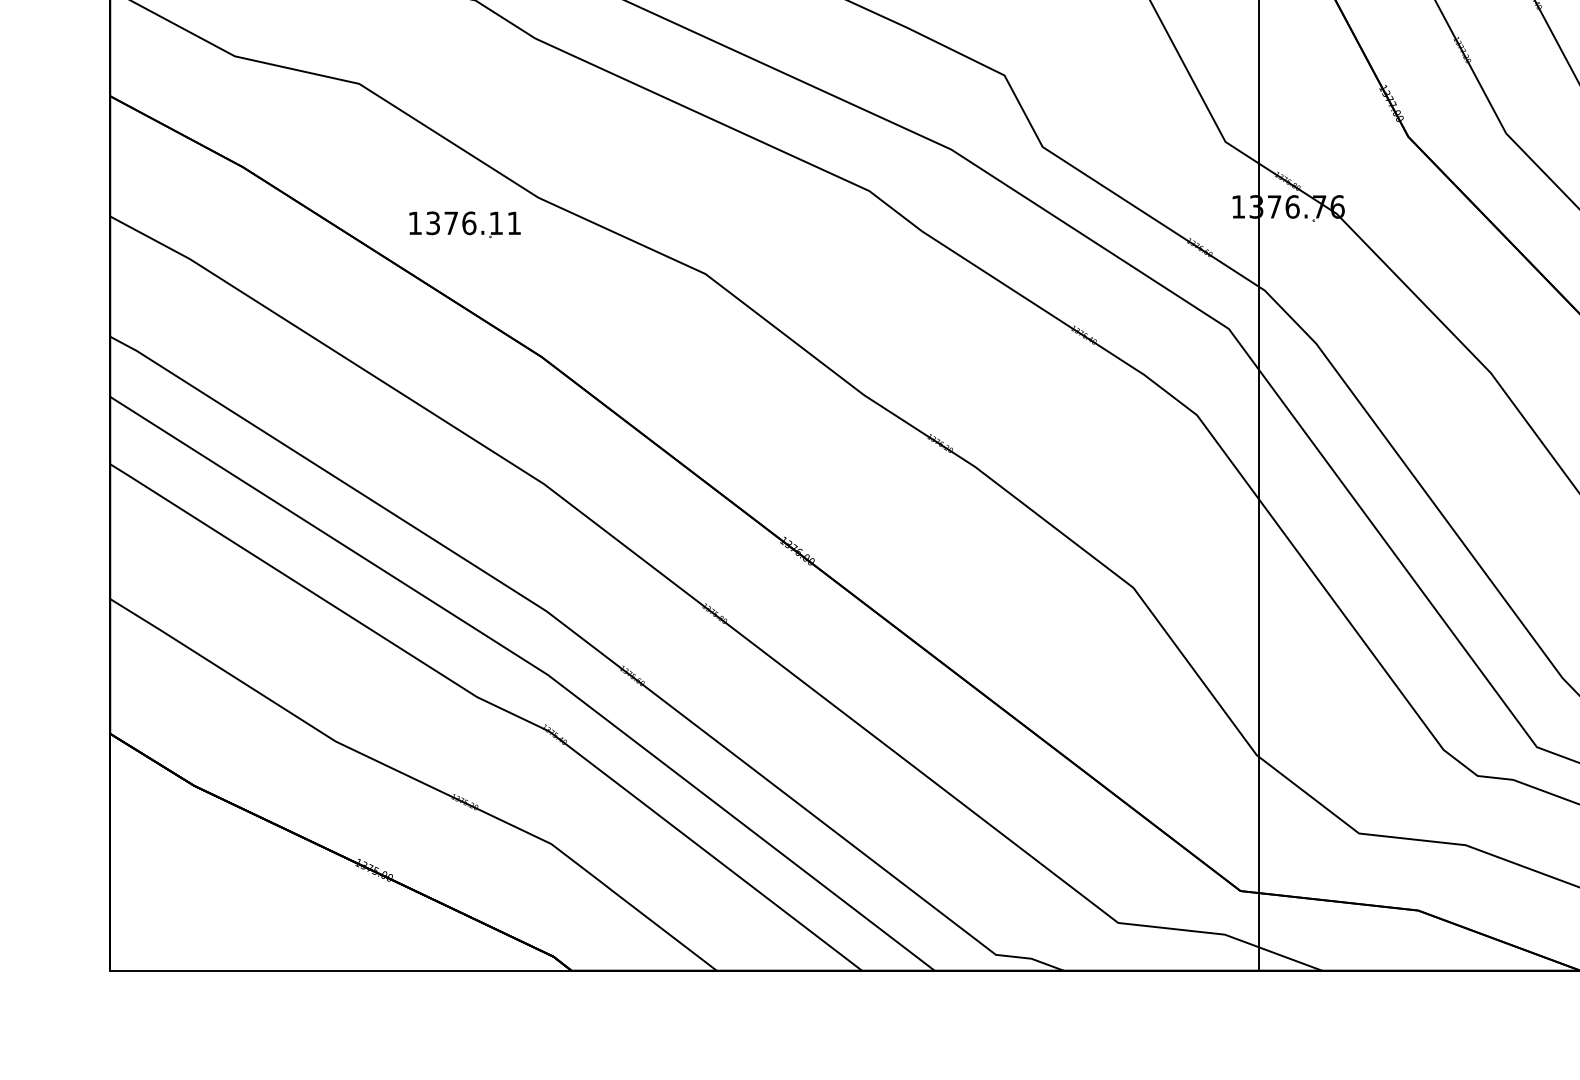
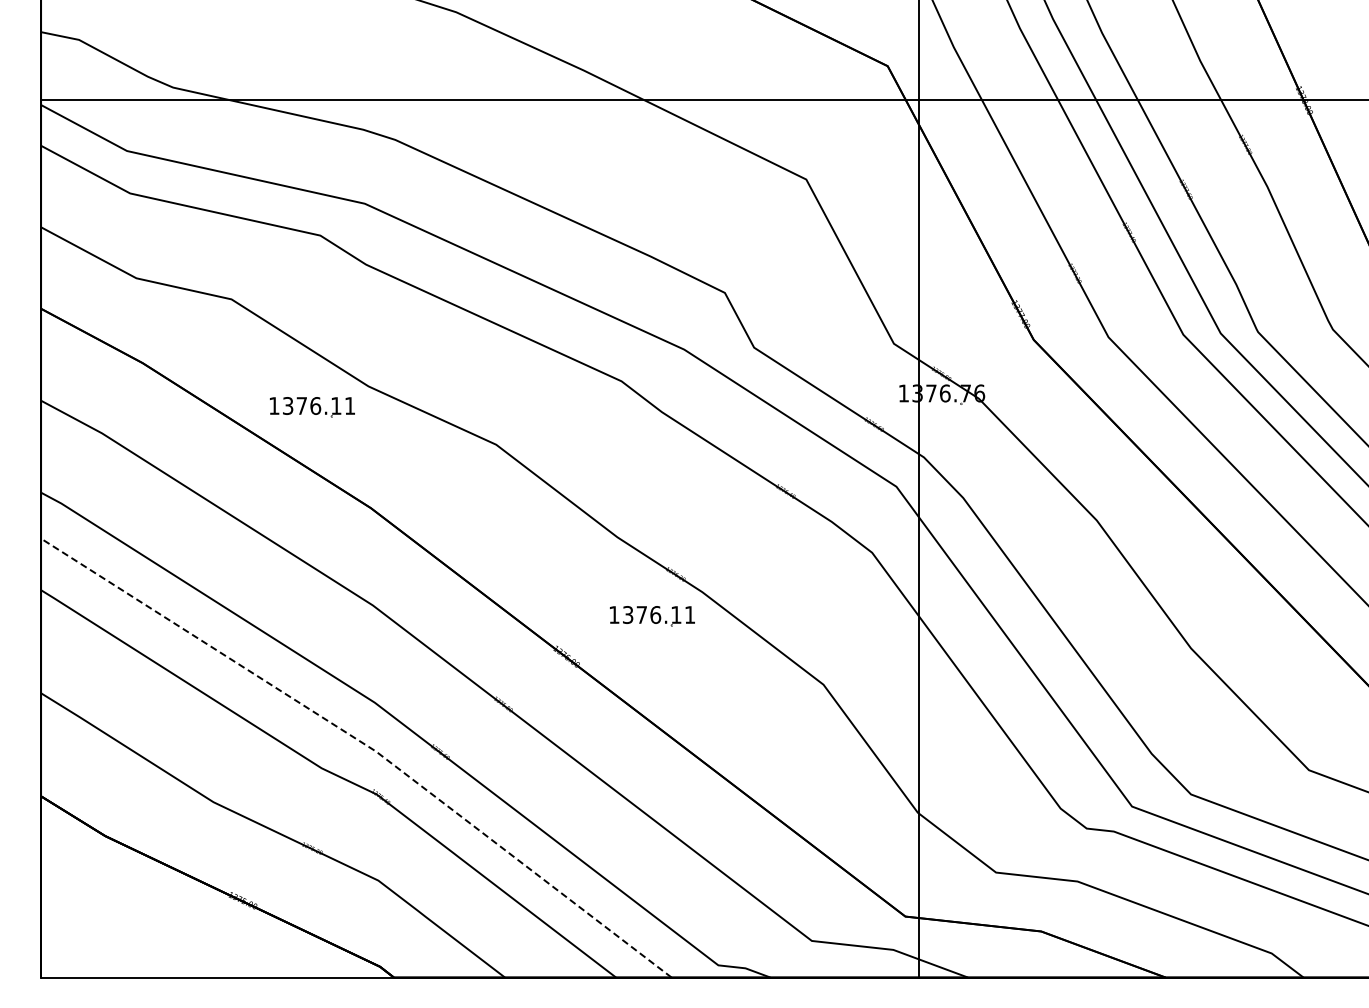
part: (909, 498) -> (652, 616), added
line: (535, 667) -> (366, 745), solid -> dashed

